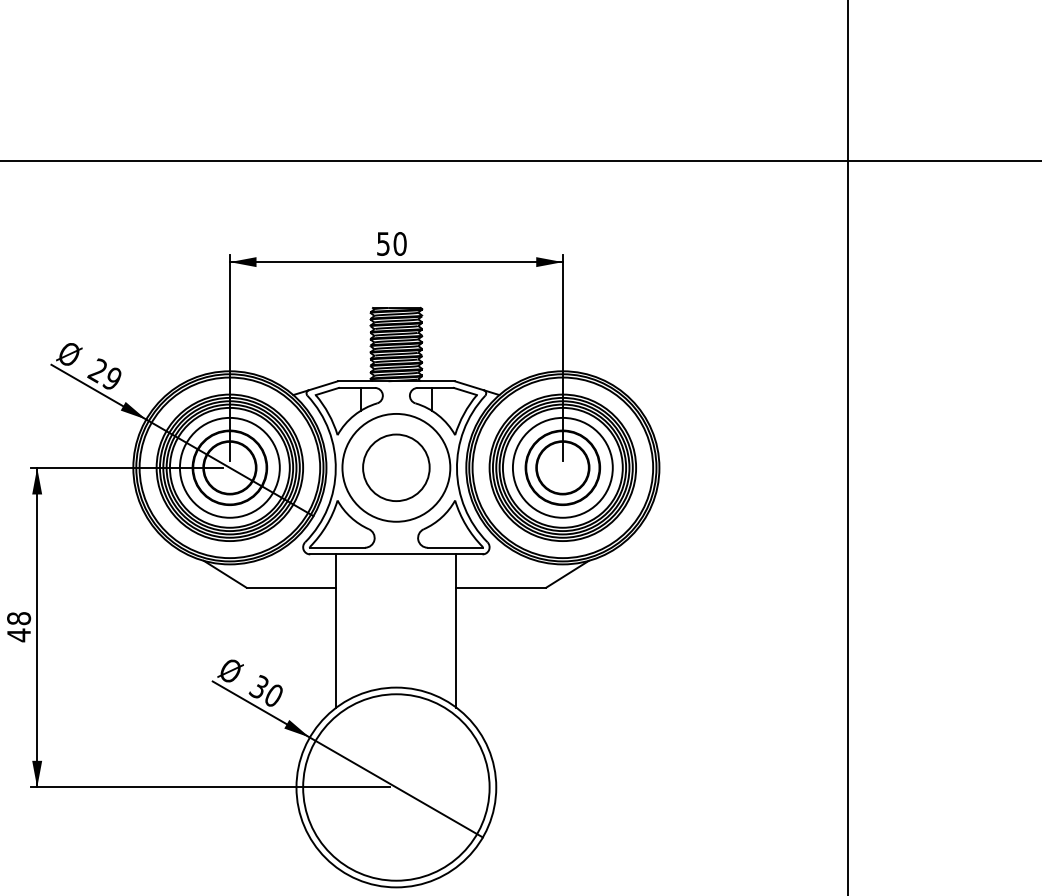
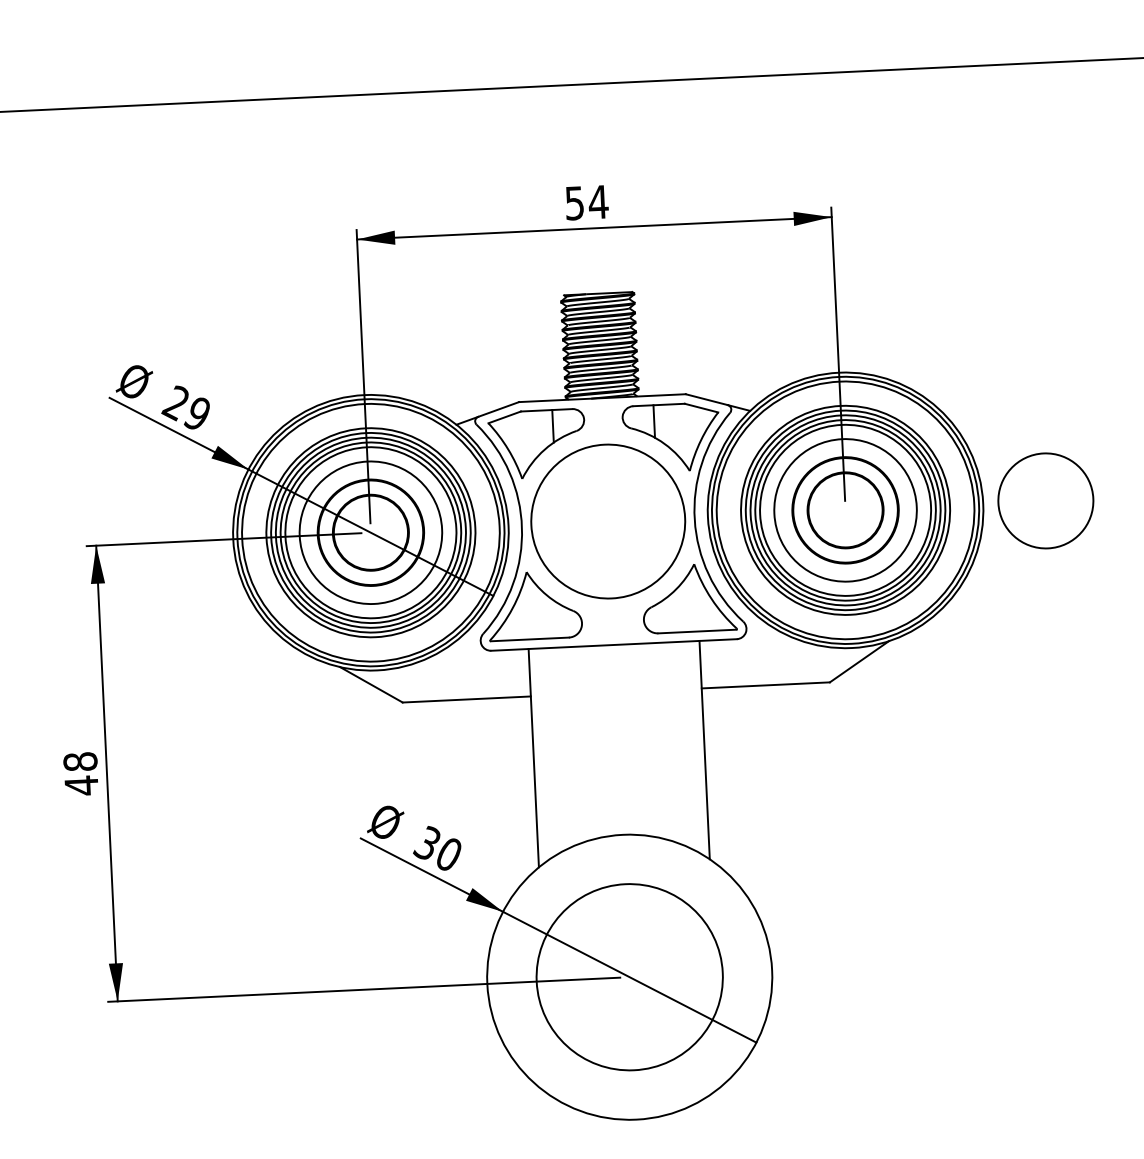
text: (400, 243) -> (599, 201), 50 -> 54
circle: (396, 467) -> (1046, 500), moved
circle: (396, 787) -> (629, 977), size x0.7

